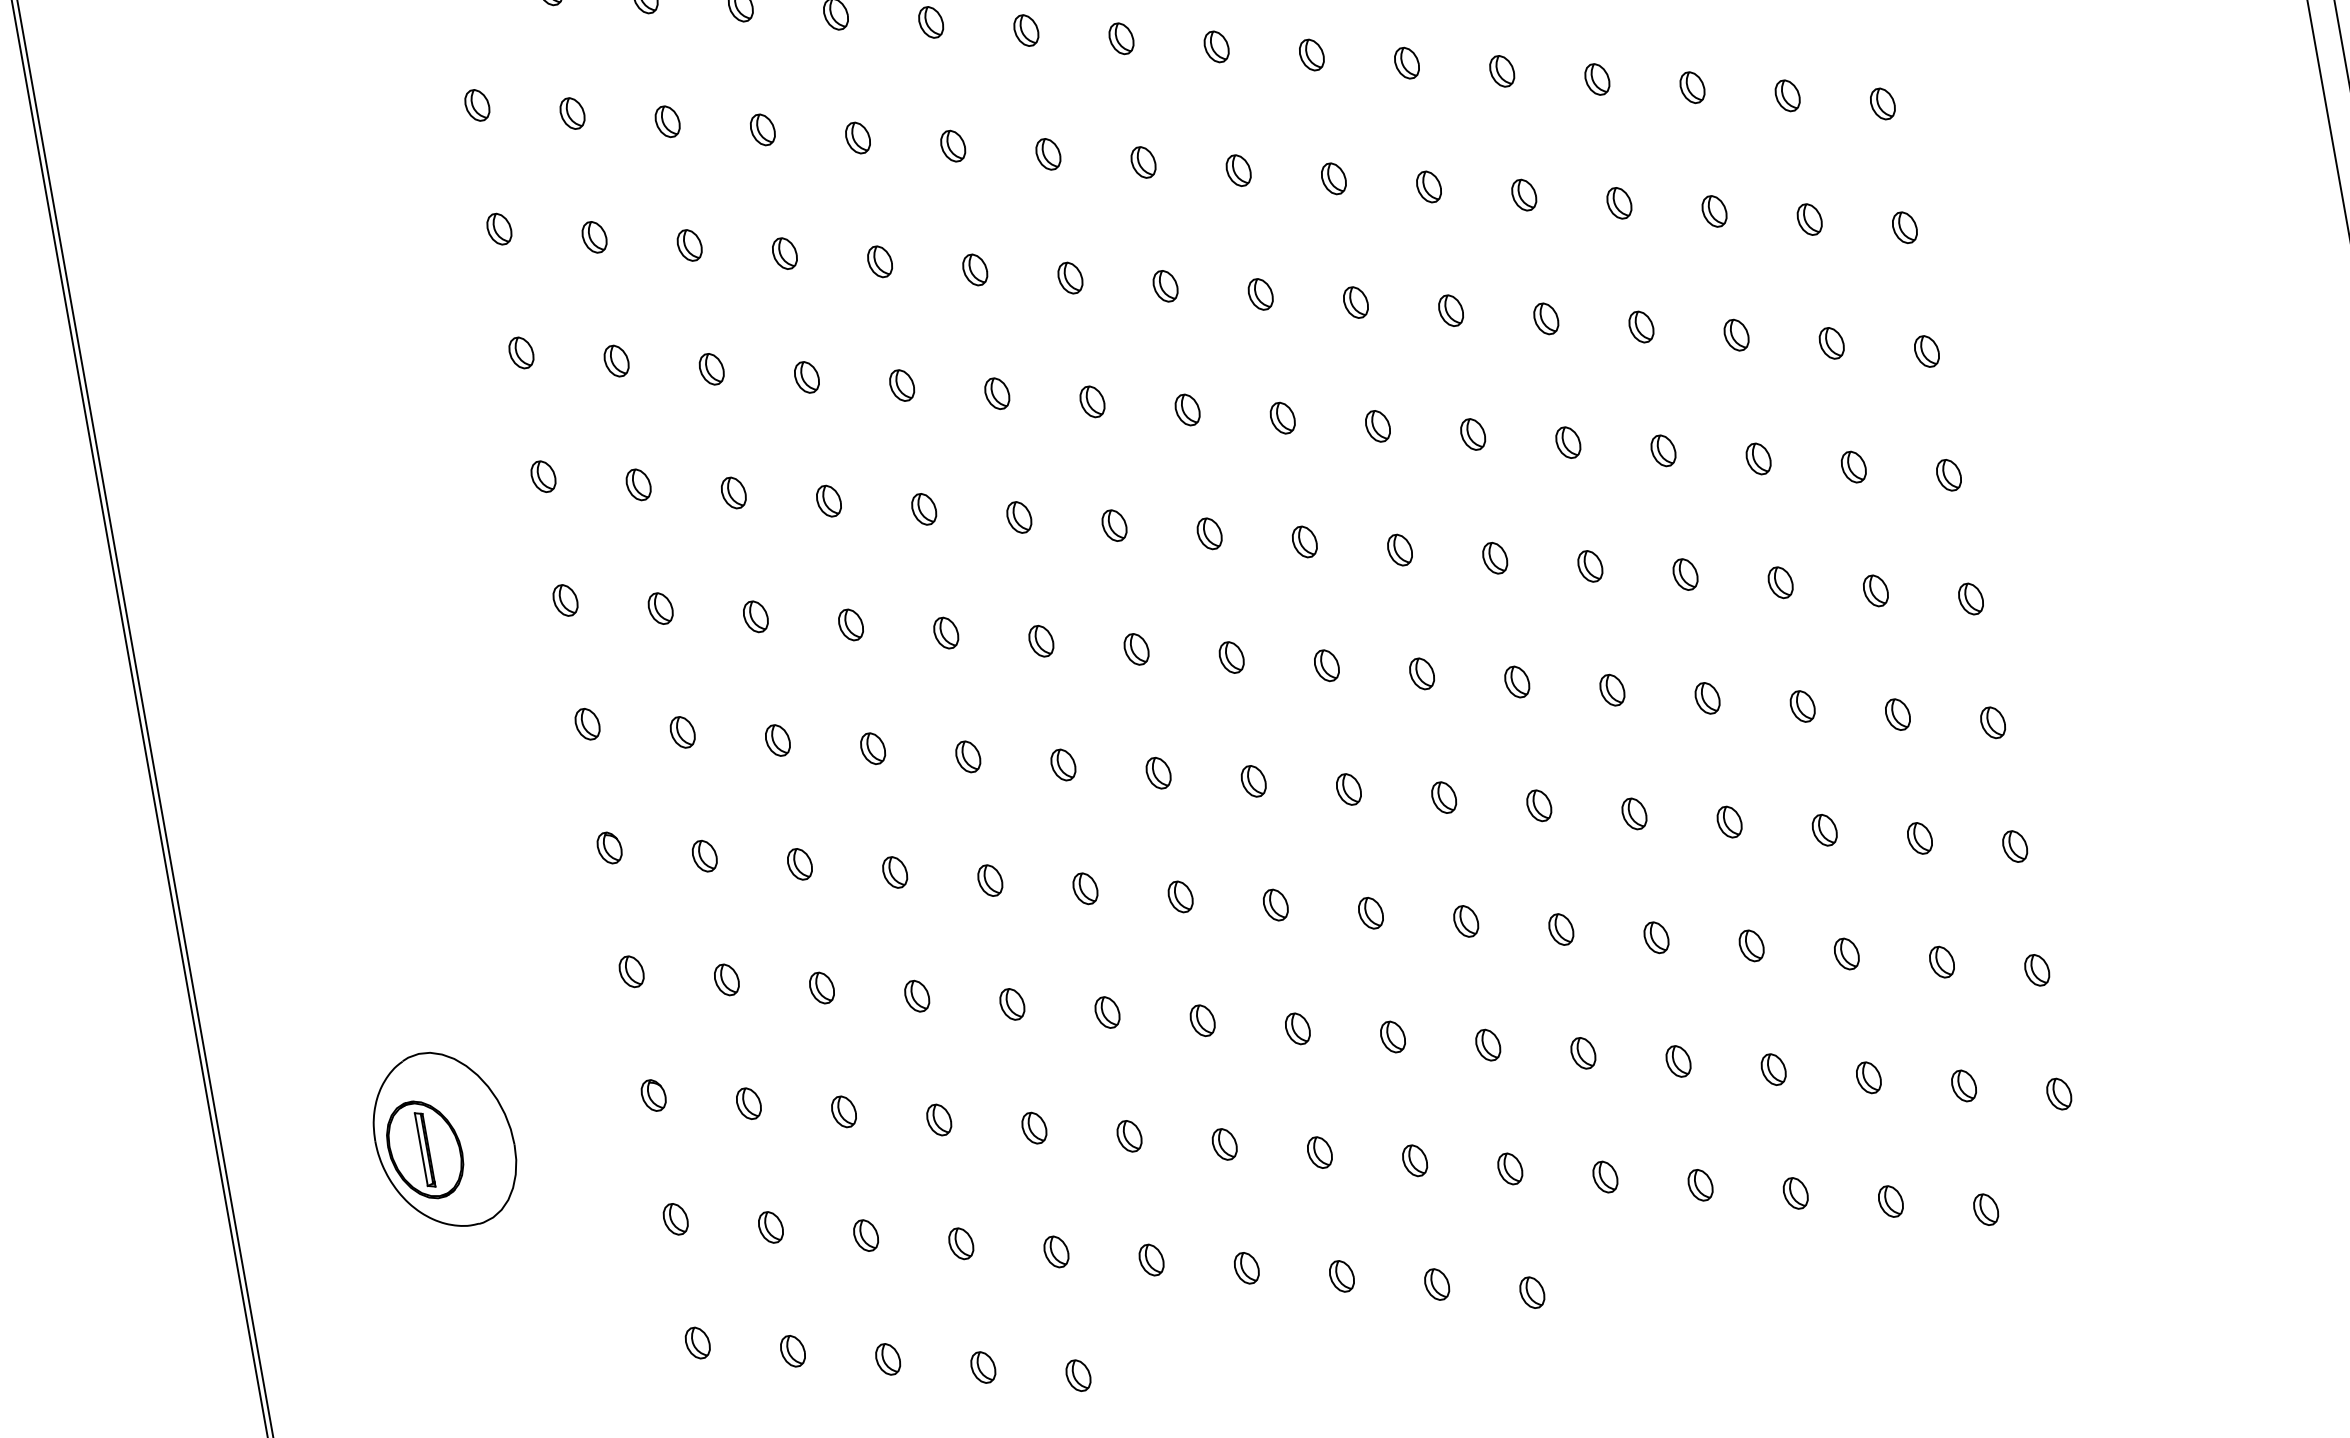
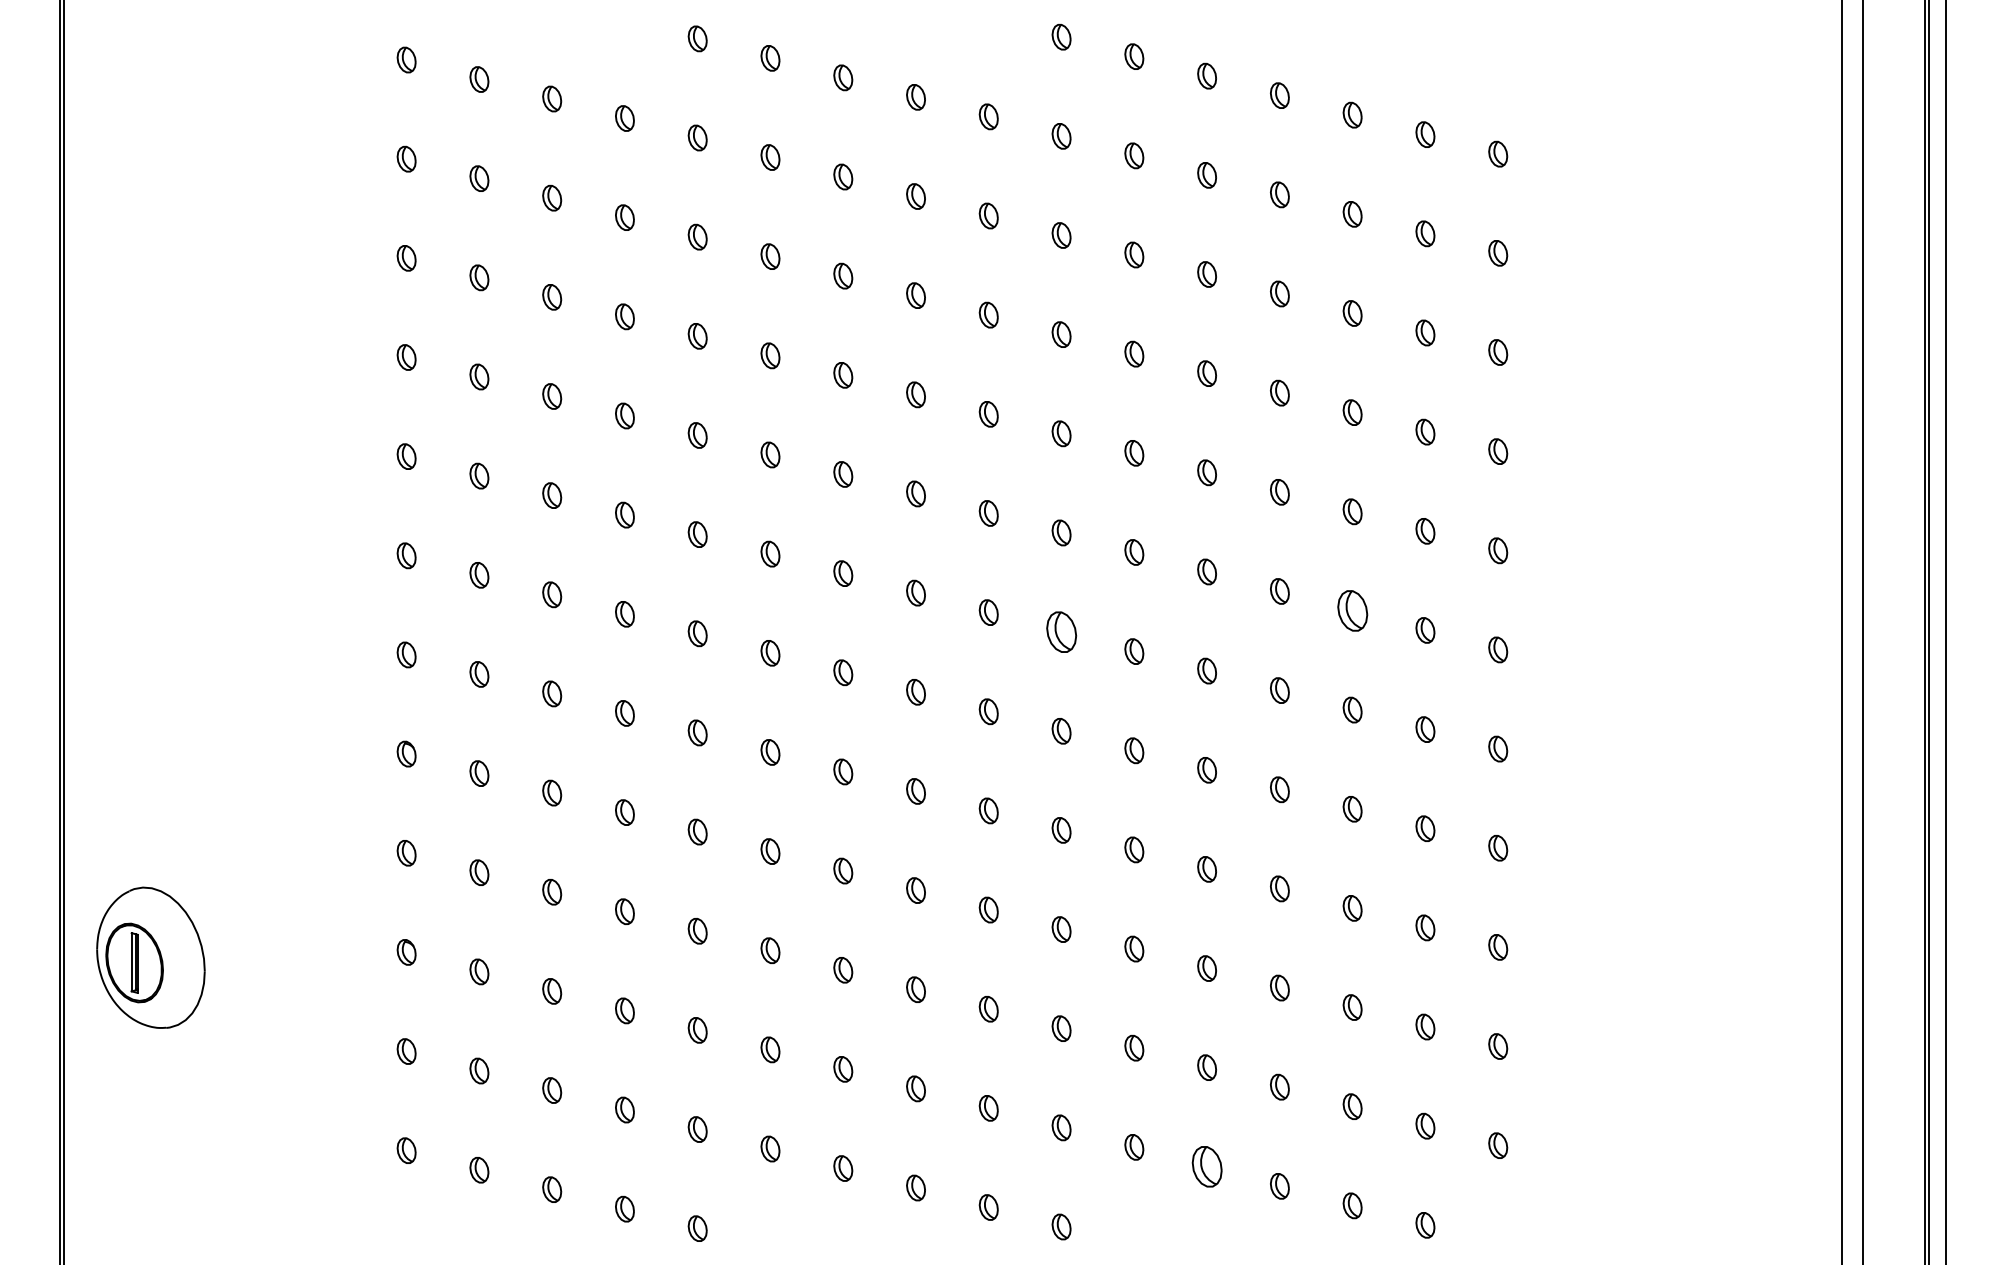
part: (1758, 458) -> (1352, 610), size x1.6
part: (1399, 549) -> (1061, 631), size x1.6
part: (443, 1139) -> (150, 957), moved
part: (1699, 1184) -> (1206, 1166), size x1.6

